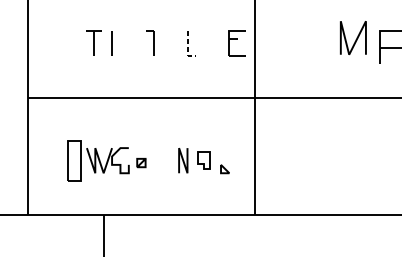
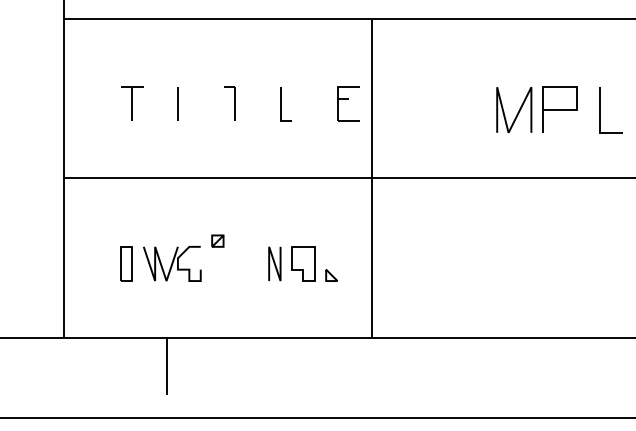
line: (355, 39) -> (517, 112), moved
part: (94, 42) -> (132, 103), moved
line: (187, 47) -> (280, 110), dashed -> solid
part: (74, 160) -> (126, 263), size x0.62
part: (204, 160) -> (303, 263), size x1.43
curve: (141, 162) -> (217, 240), moved

